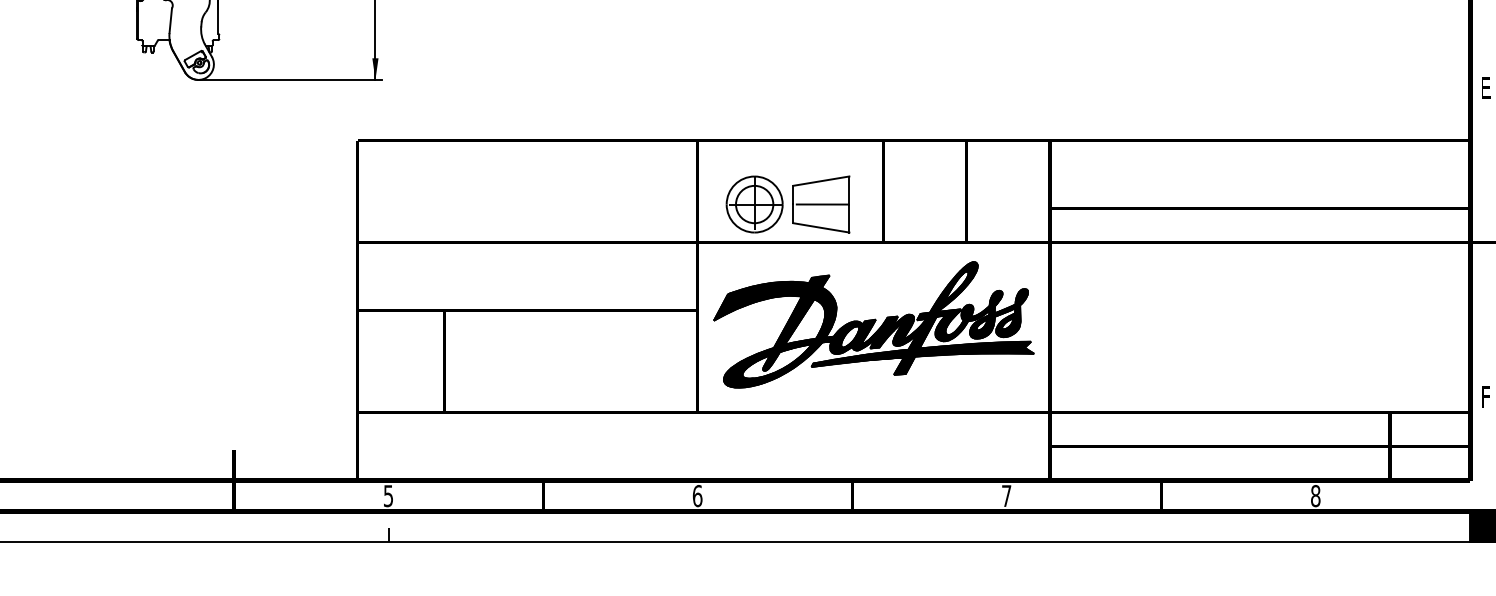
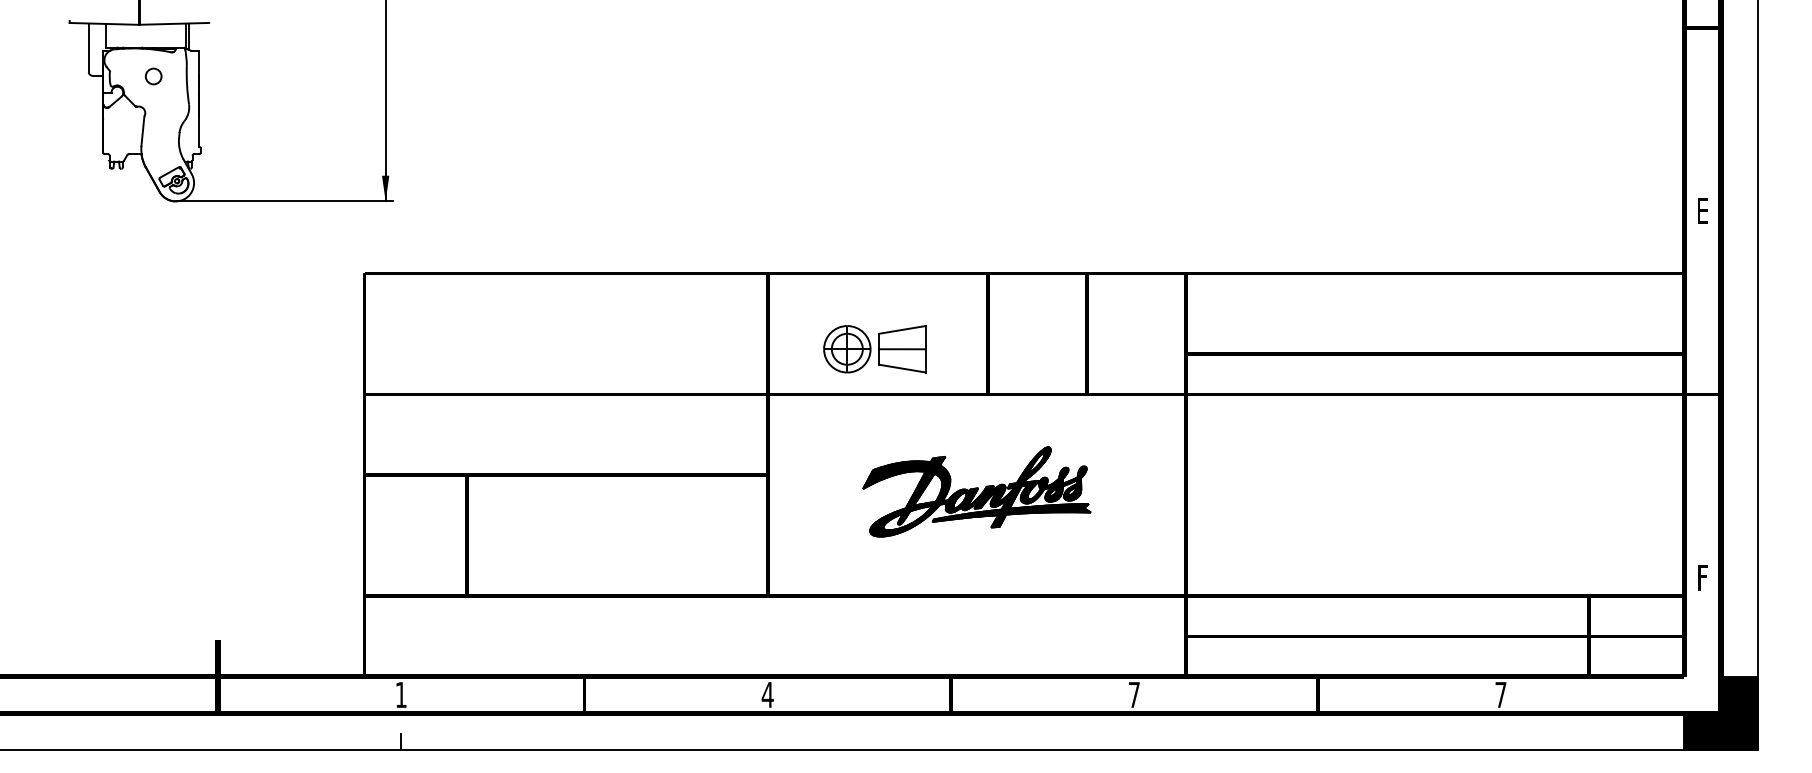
part: (787, 204) -> (874, 349), size x0.7
part: (873, 324) -> (976, 491), size x0.6
text: (697, 495) -> (767, 694), 6 -> 4
text: (1315, 495) -> (1500, 694), 8 -> 7
text: (387, 496) -> (400, 695), 5 -> 1

